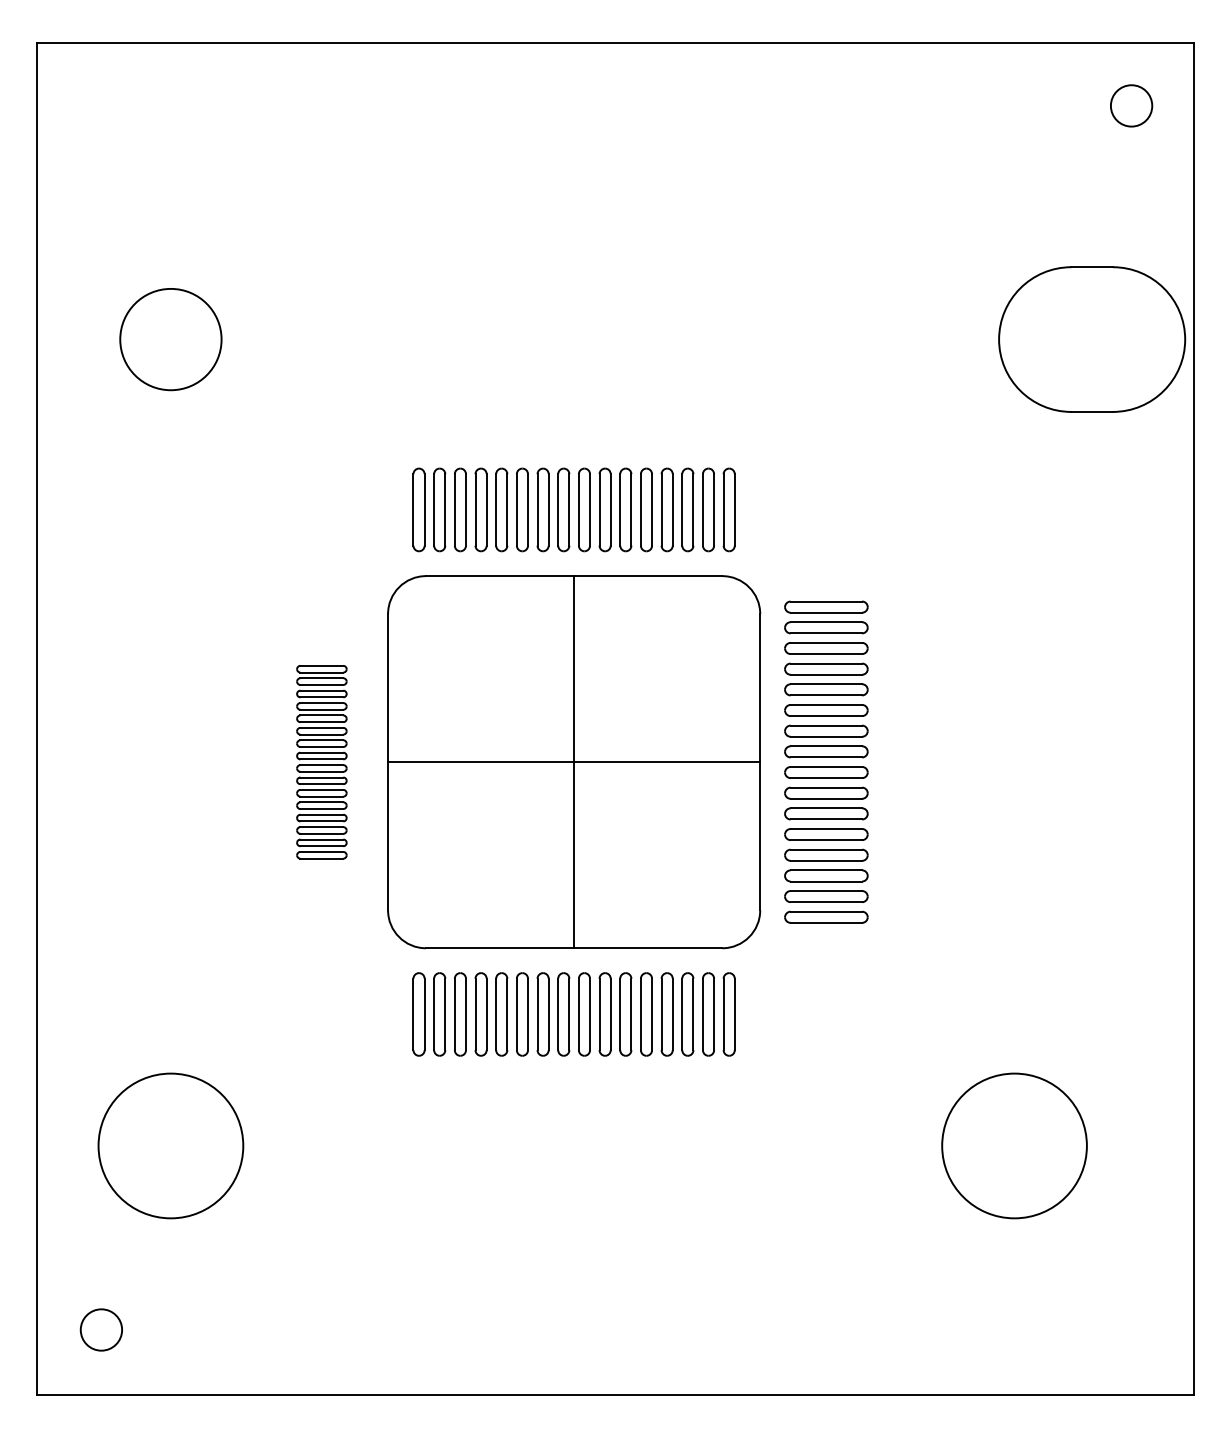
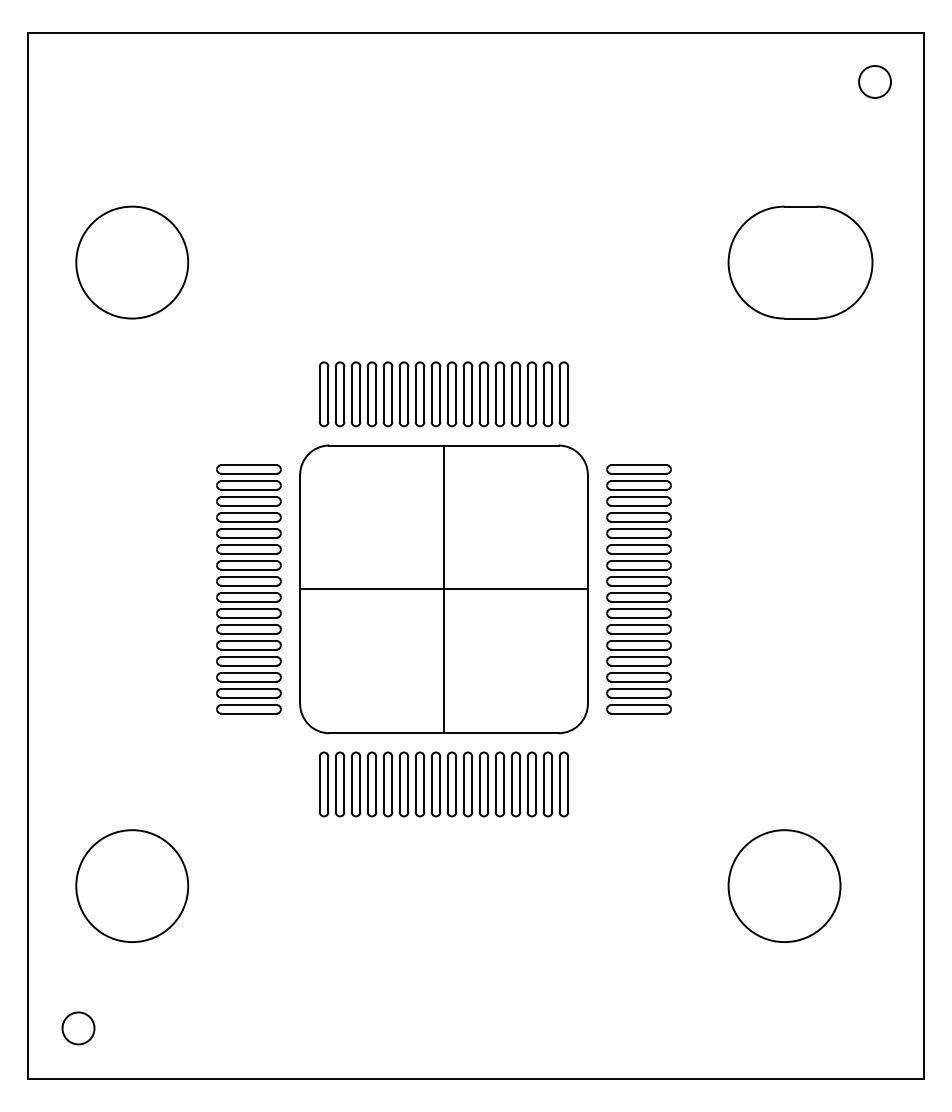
circle: (171, 339) -> (132, 262), size x1.43
part: (1092, 339) -> (800, 262), moved
part: (321, 762) -> (248, 589), size x1.67

